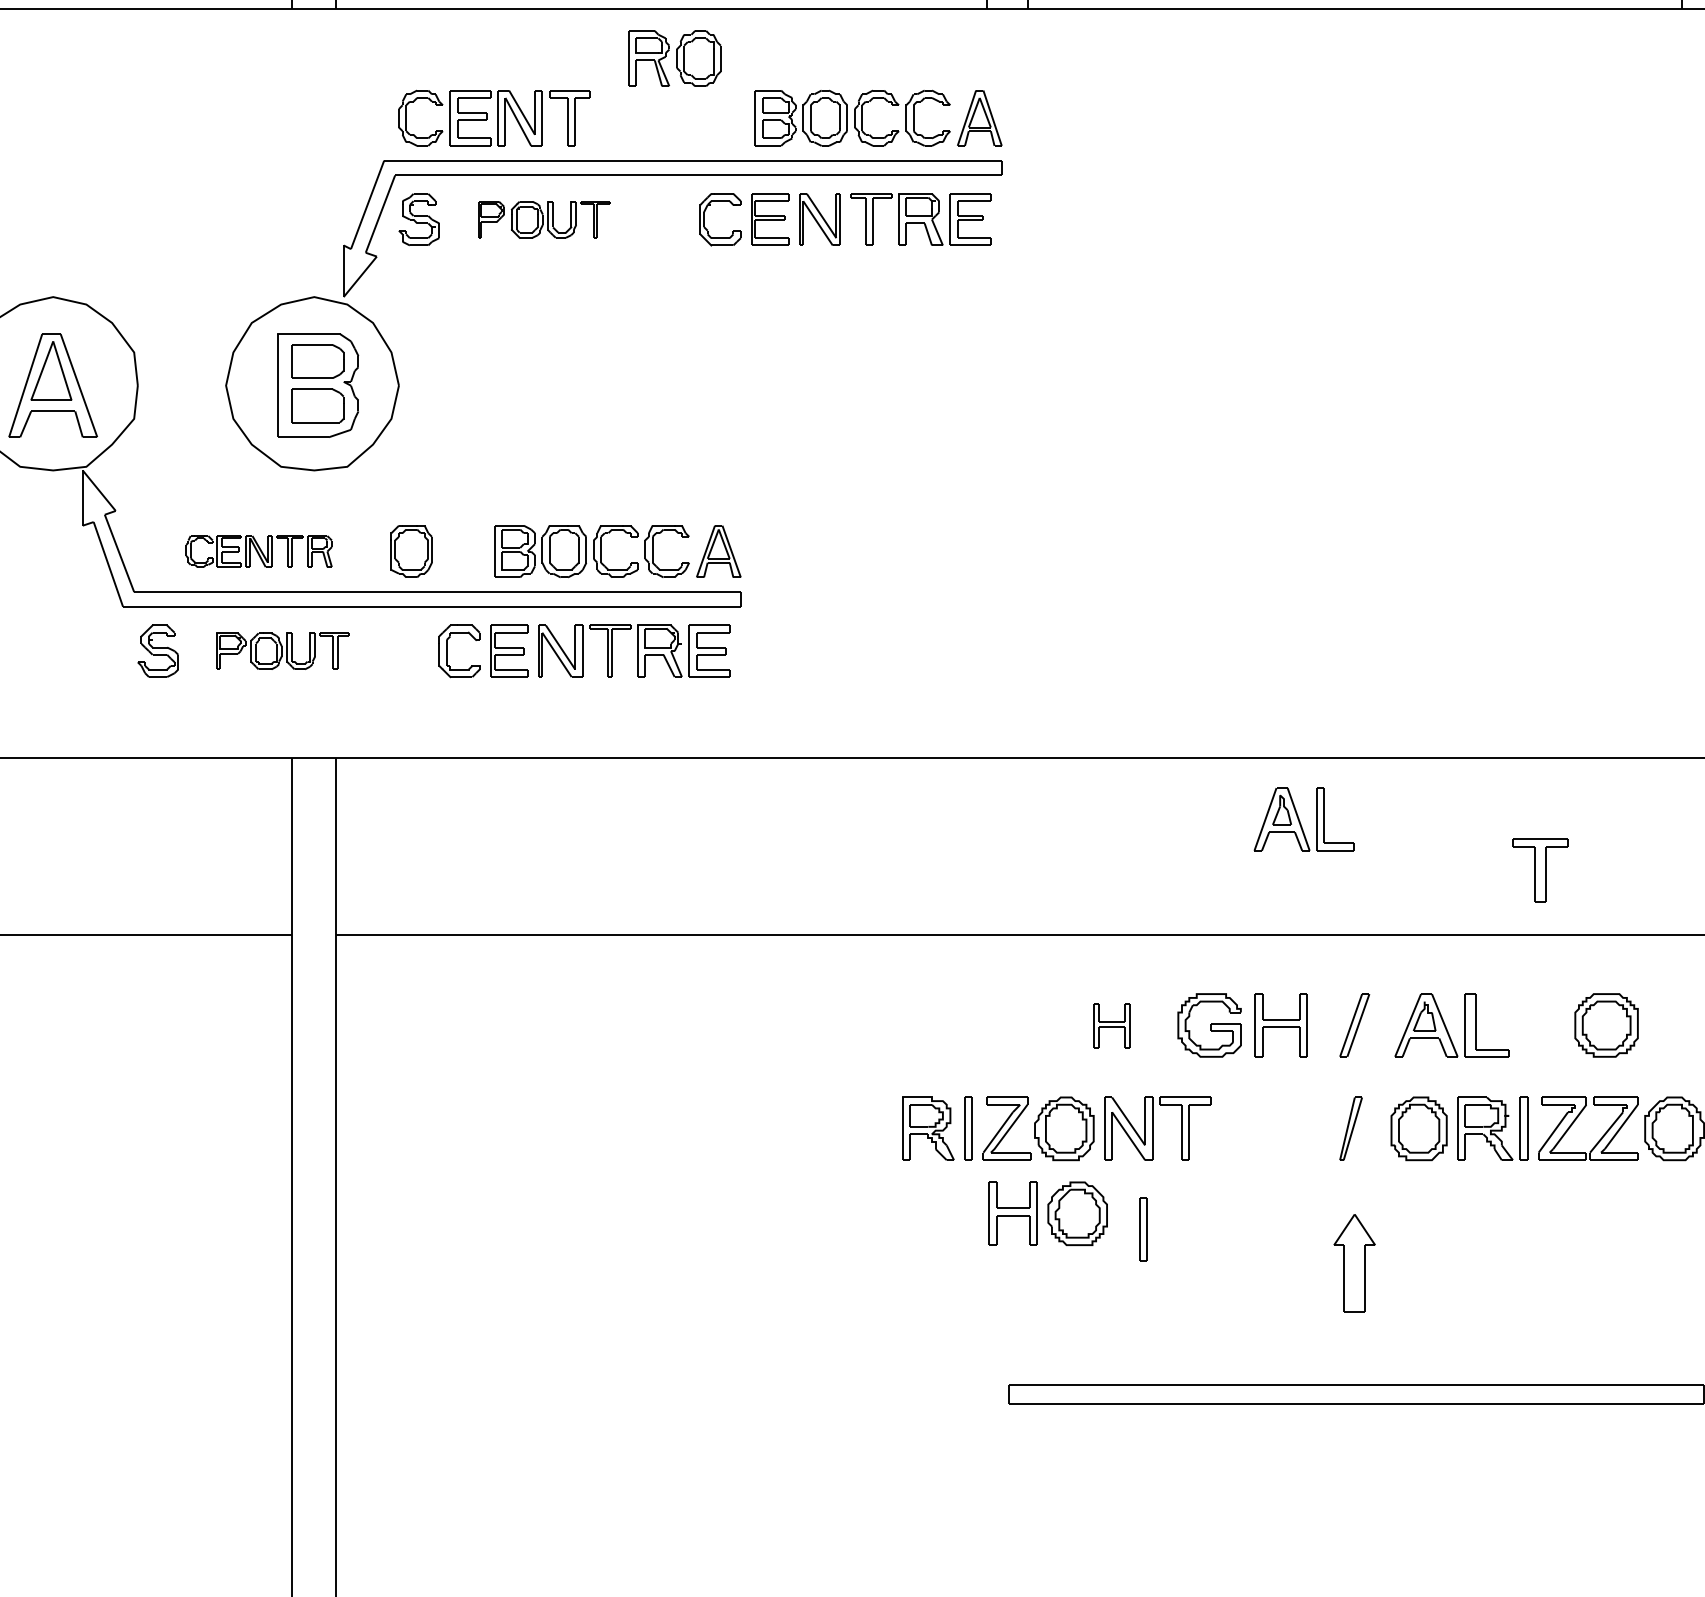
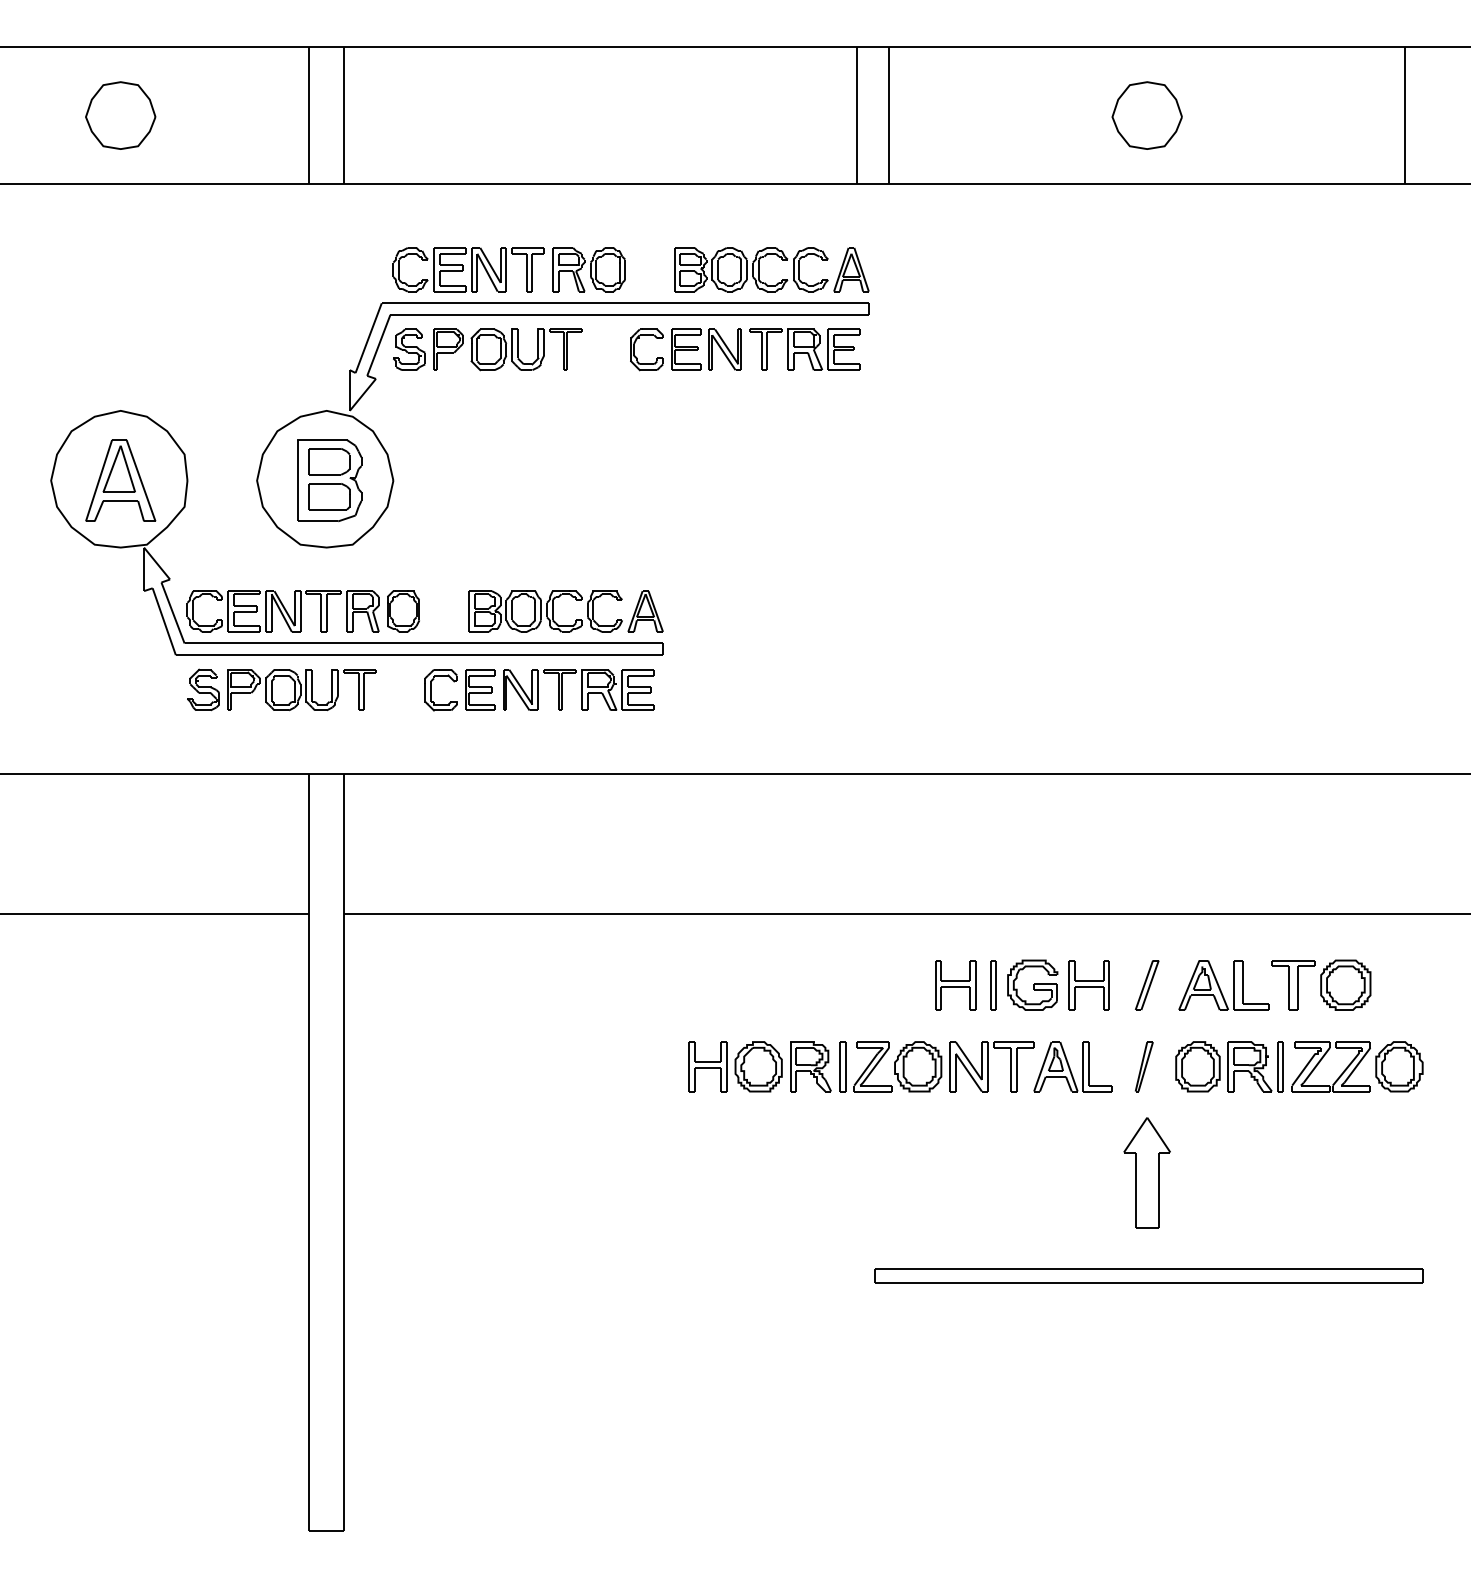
part: (674, 58) -> (588, 269), moved
part: (543, 219) -> (507, 349), size x1.43
part: (258, 551) -> (282, 611), size x1.67
part: (282, 651) -> (301, 690), size x1.43
part: (1303, 819) -> (1072, 1066), moved
part: (1540, 871) -> (1293, 985), moved
part: (1111, 1025) -> (955, 985), size x1.43
part: (1048, 1213) -> (735, 1066), moved
part: (1143, 1229) -> (993, 985), moved
part: (1353, 1262) -> (1146, 1172), size x1.43

